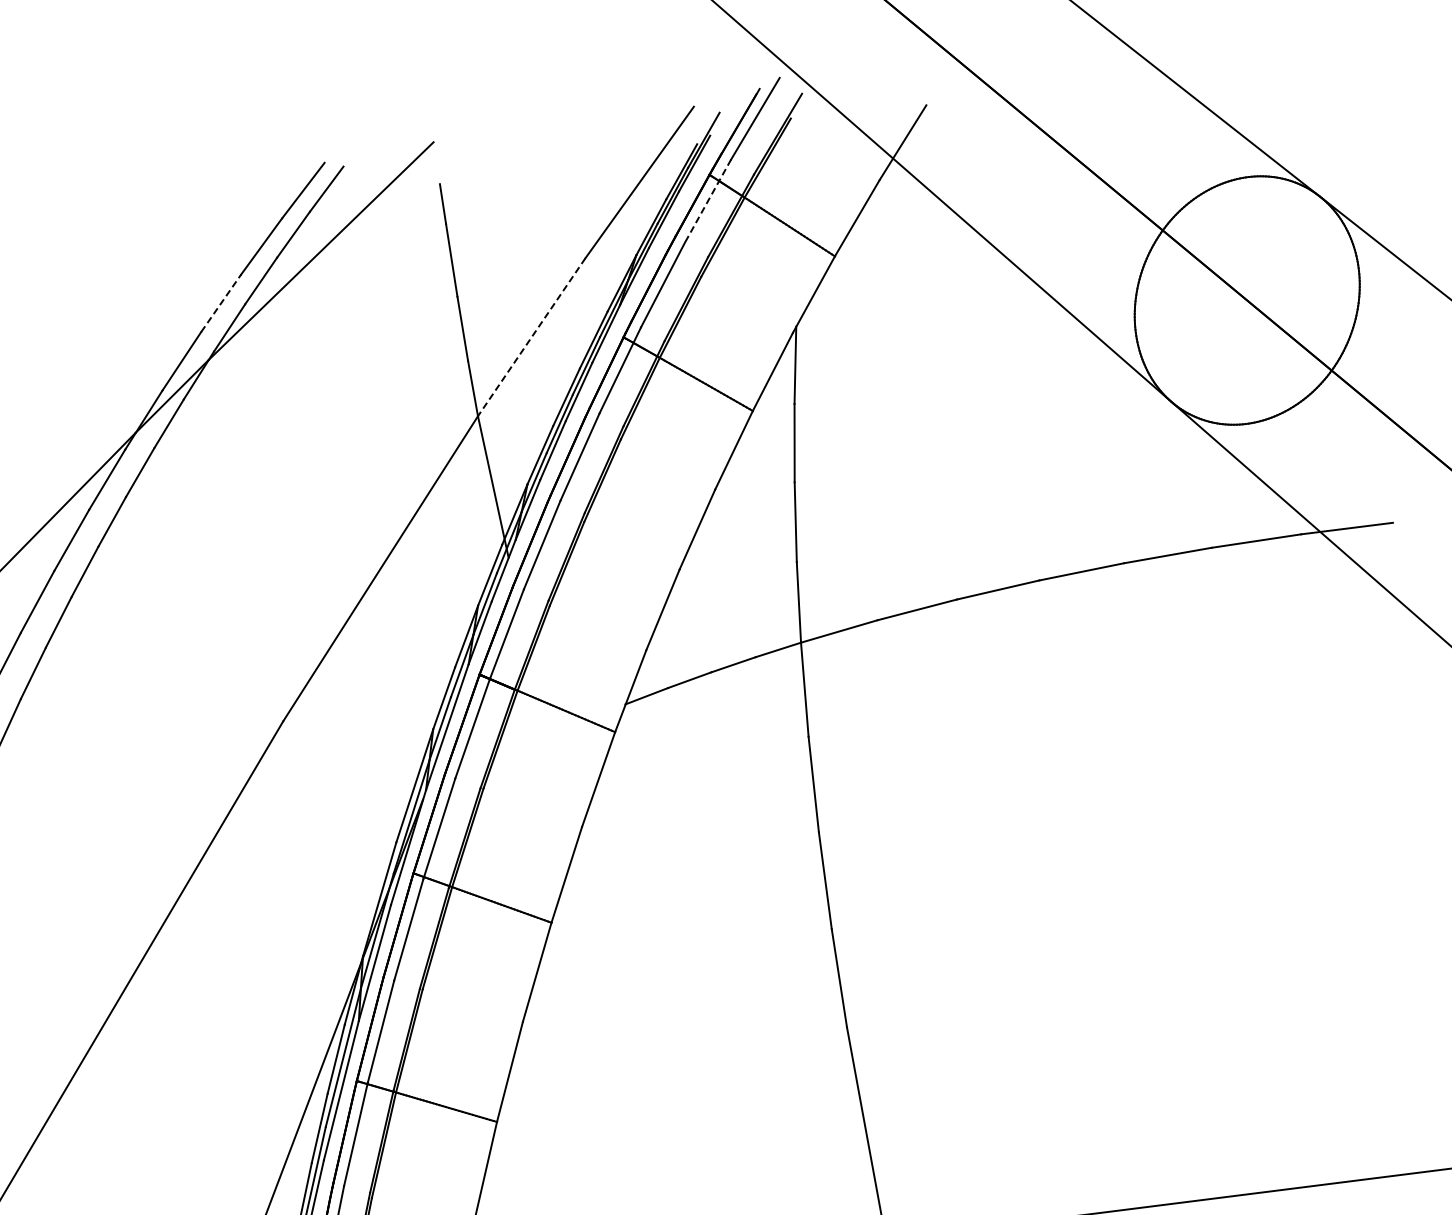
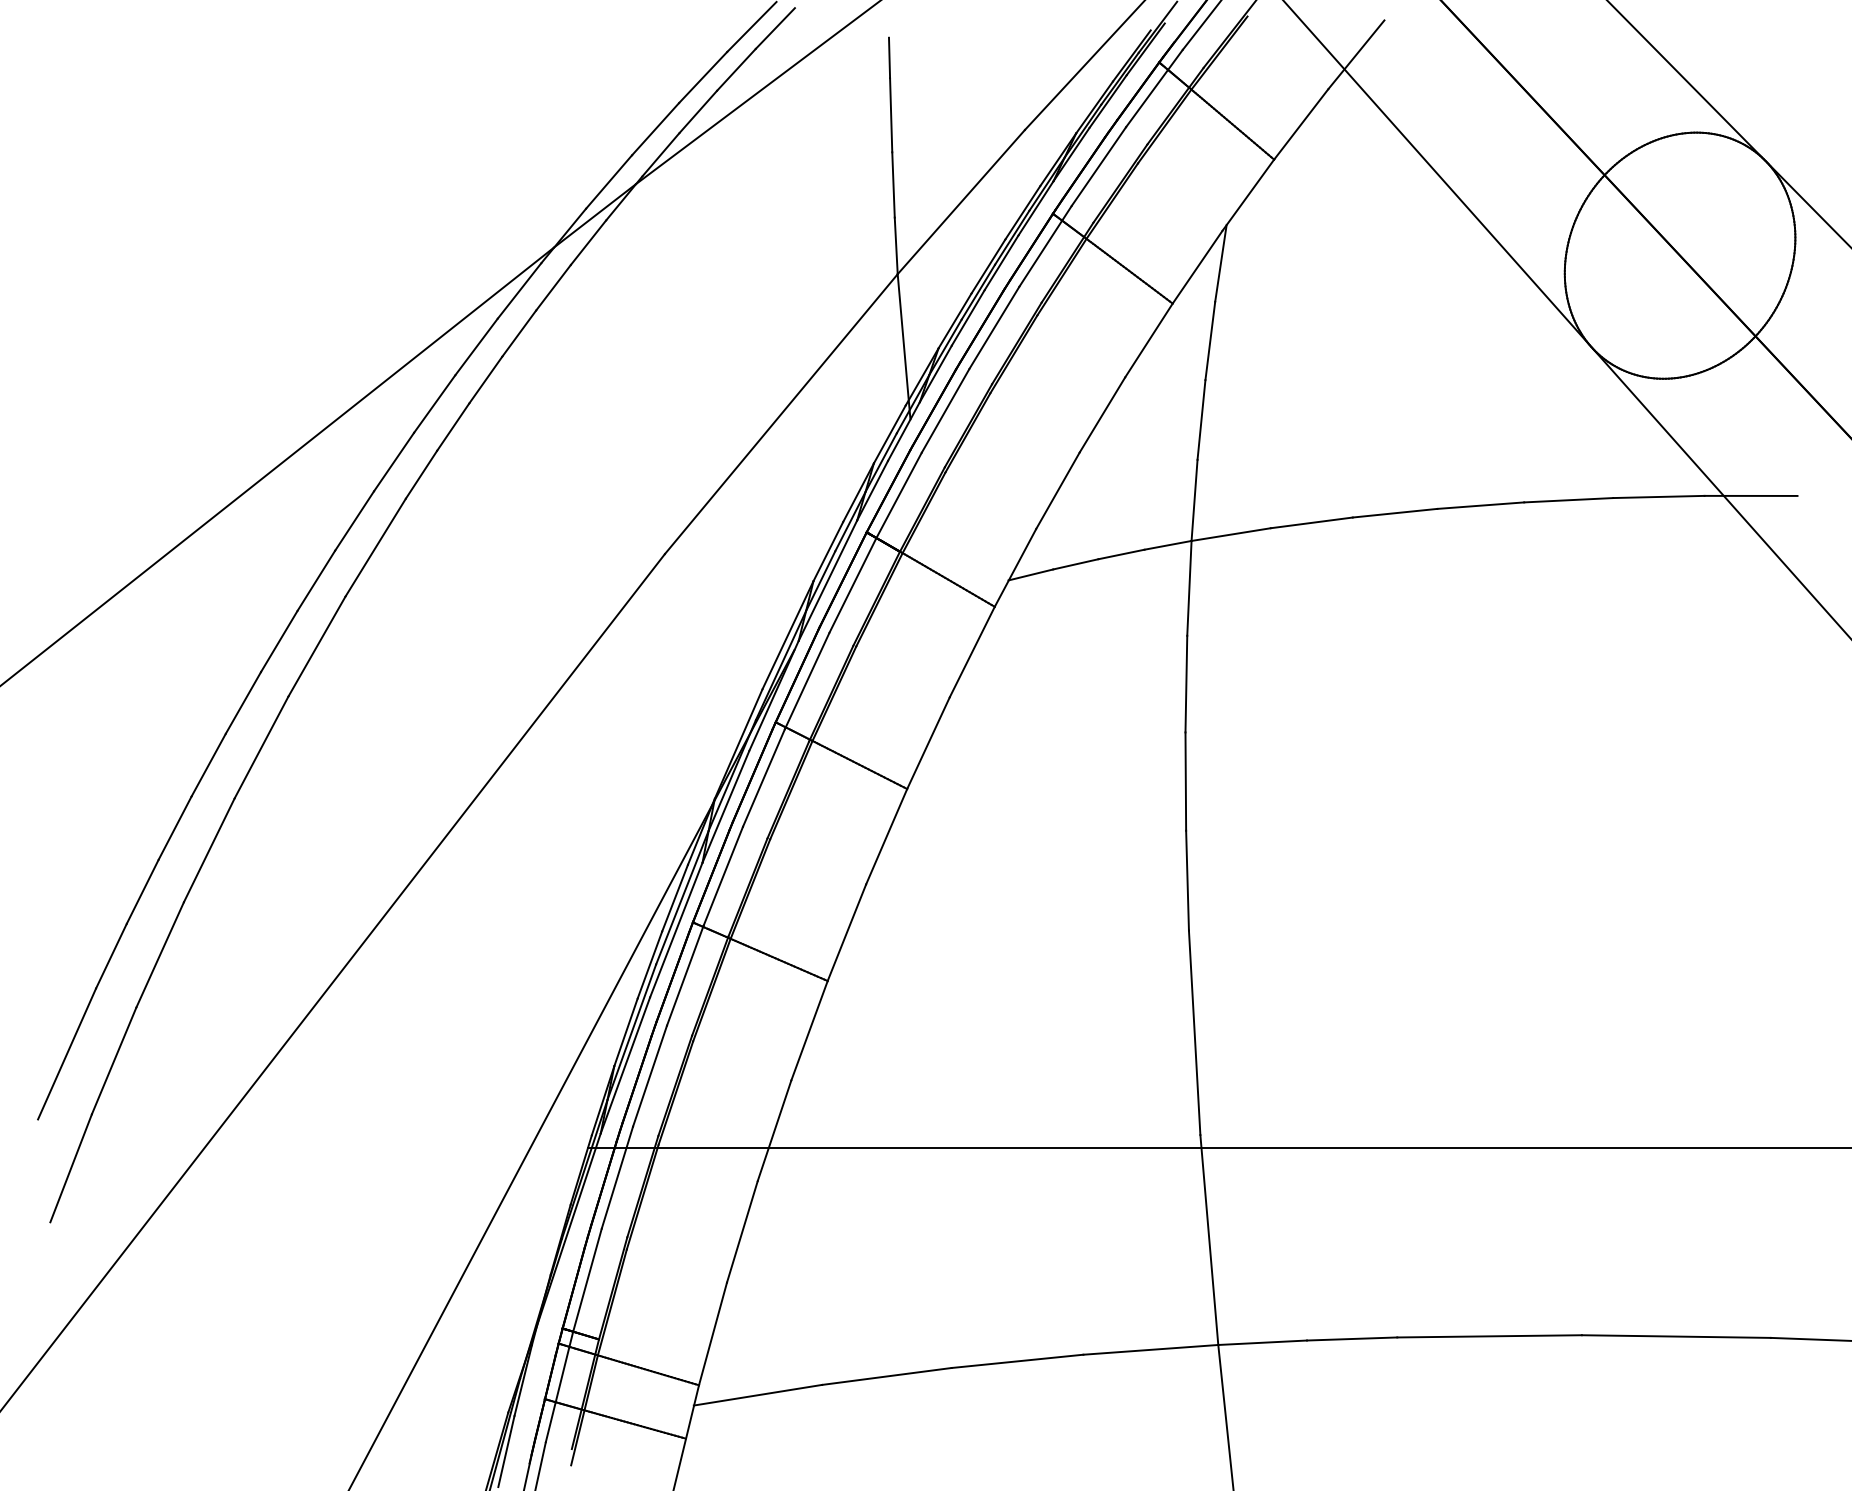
line: (708, 201) -> (1154, 88), dashed -> solid
line: (220, 302) -> (655, 128), dashed -> solid
line: (530, 337) -> (960, 202), dashed -> solid

